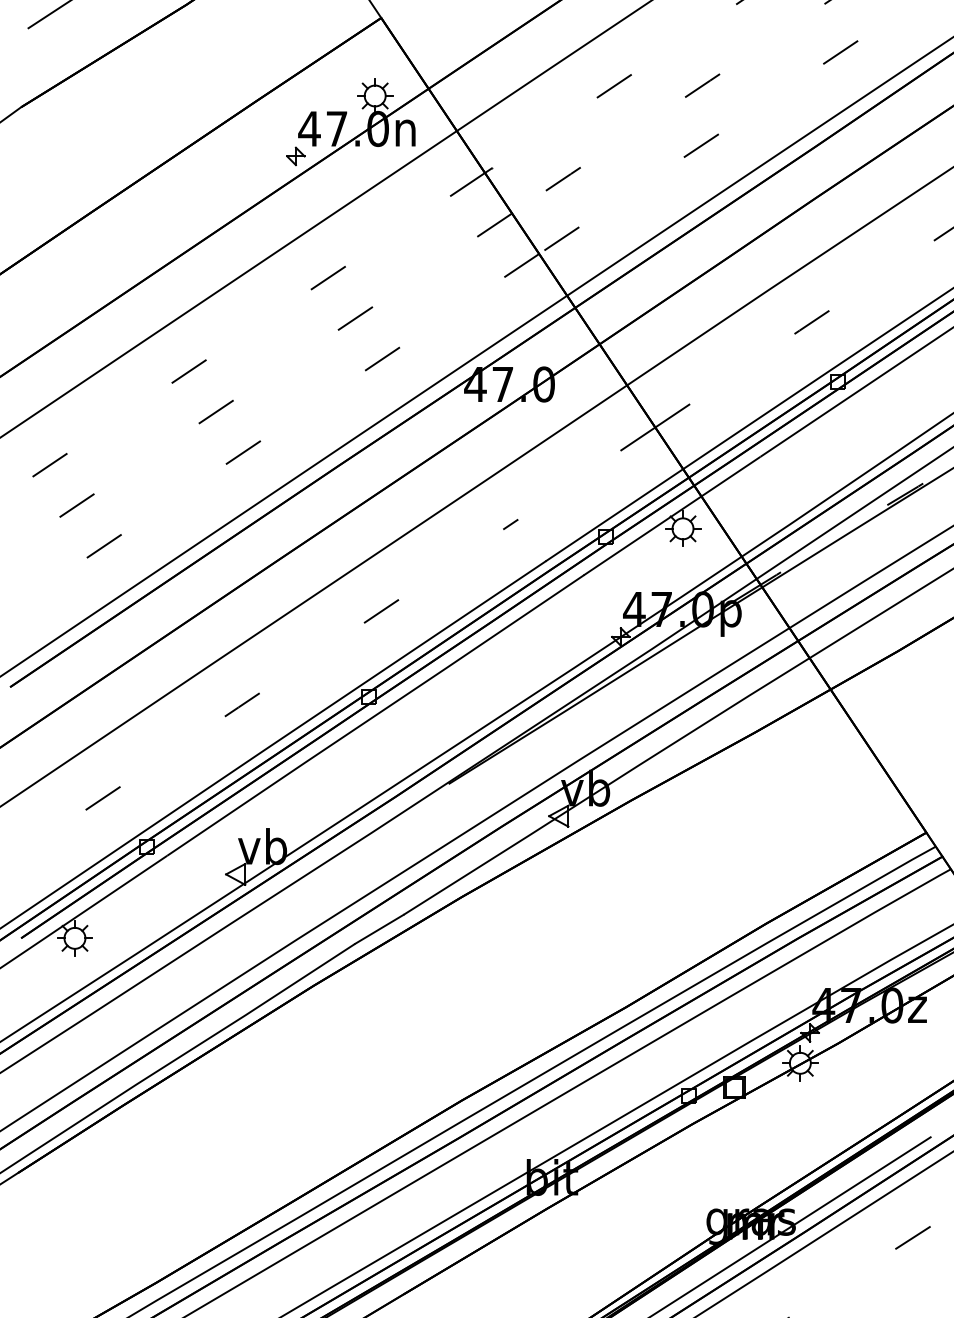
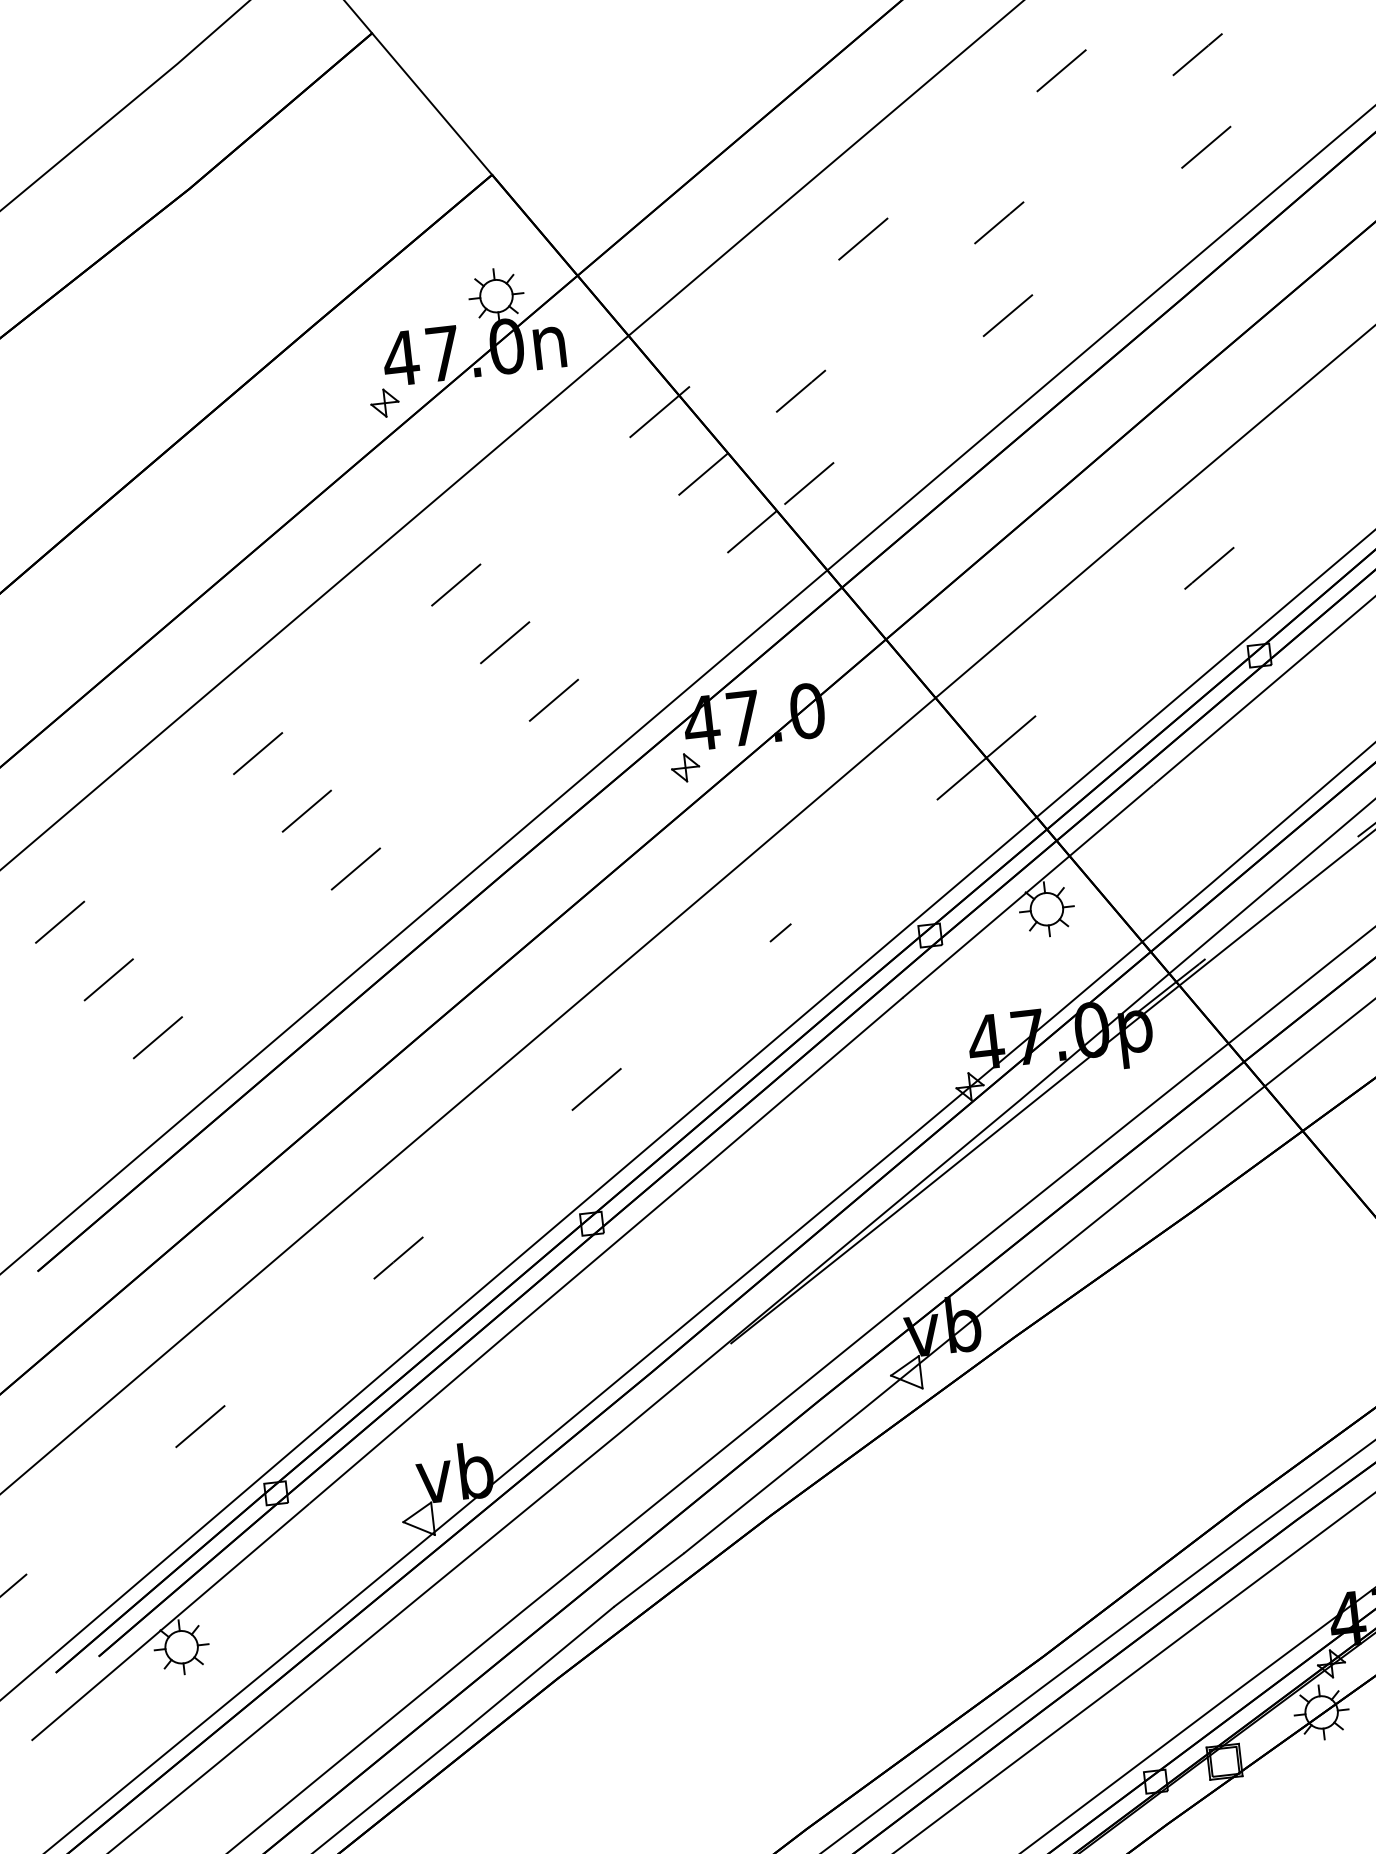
part: (461, 411) -> (684, 767), added

